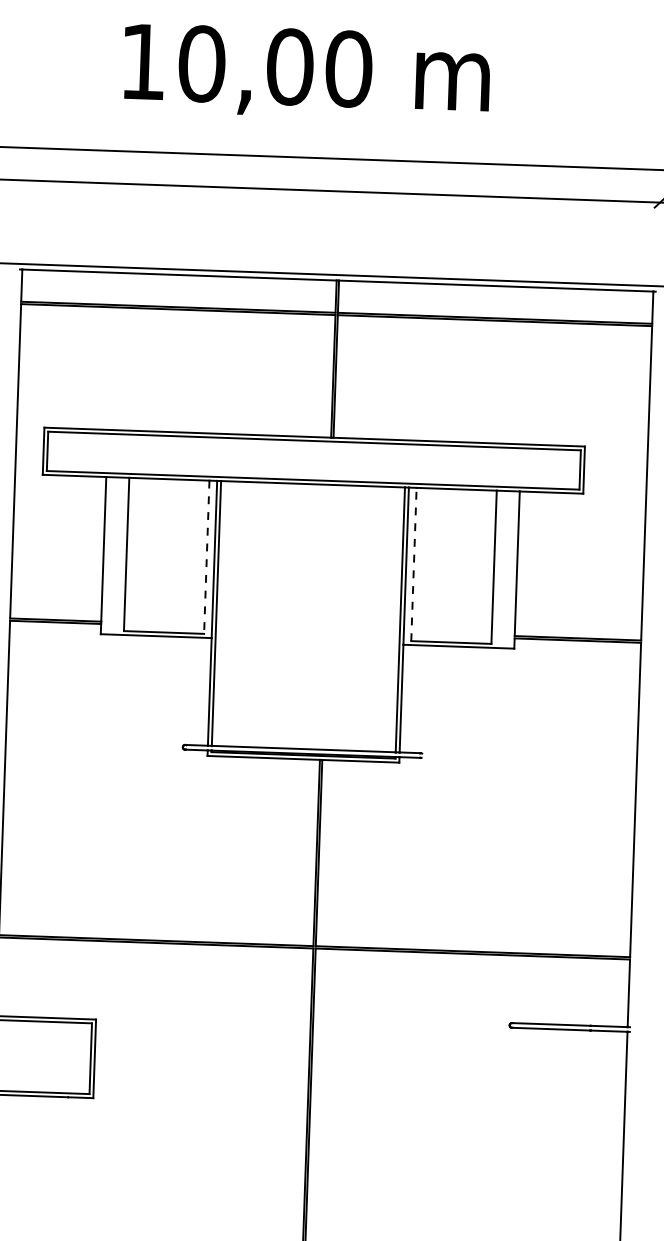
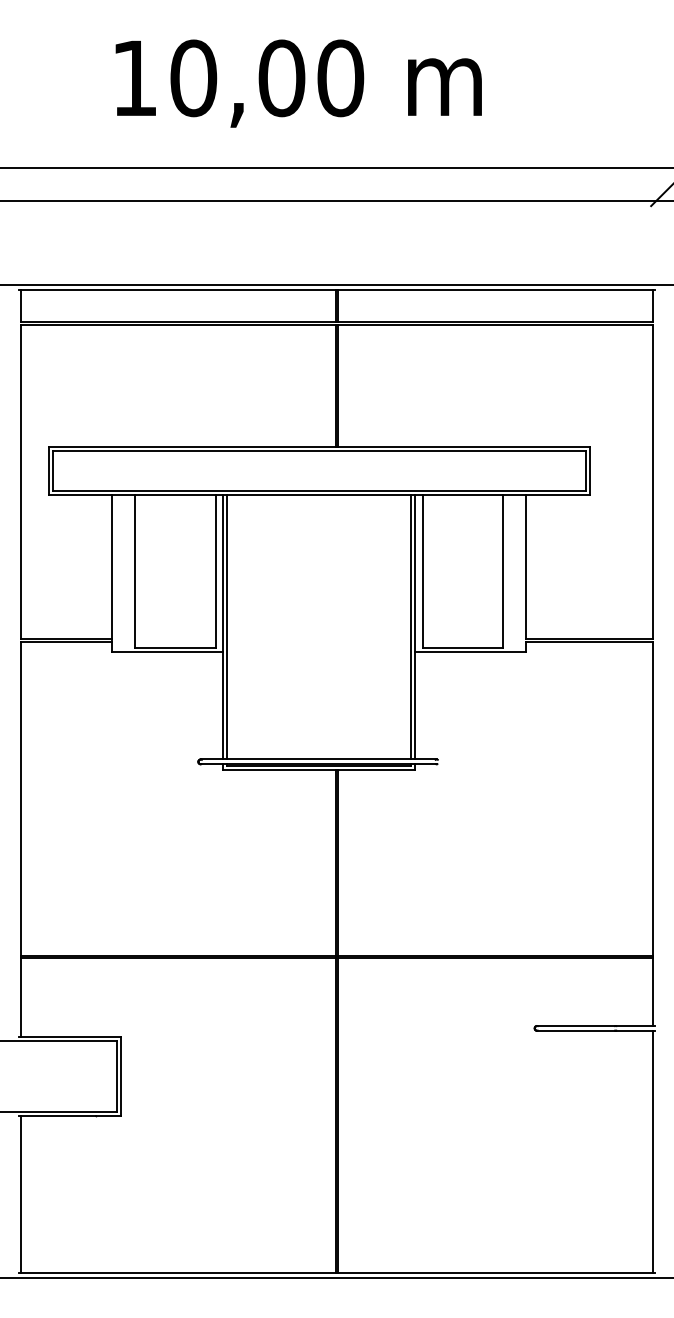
line: (206, 557) -> (215, 571), dashed -> solid
line: (413, 564) -> (422, 571), dashed -> solid

